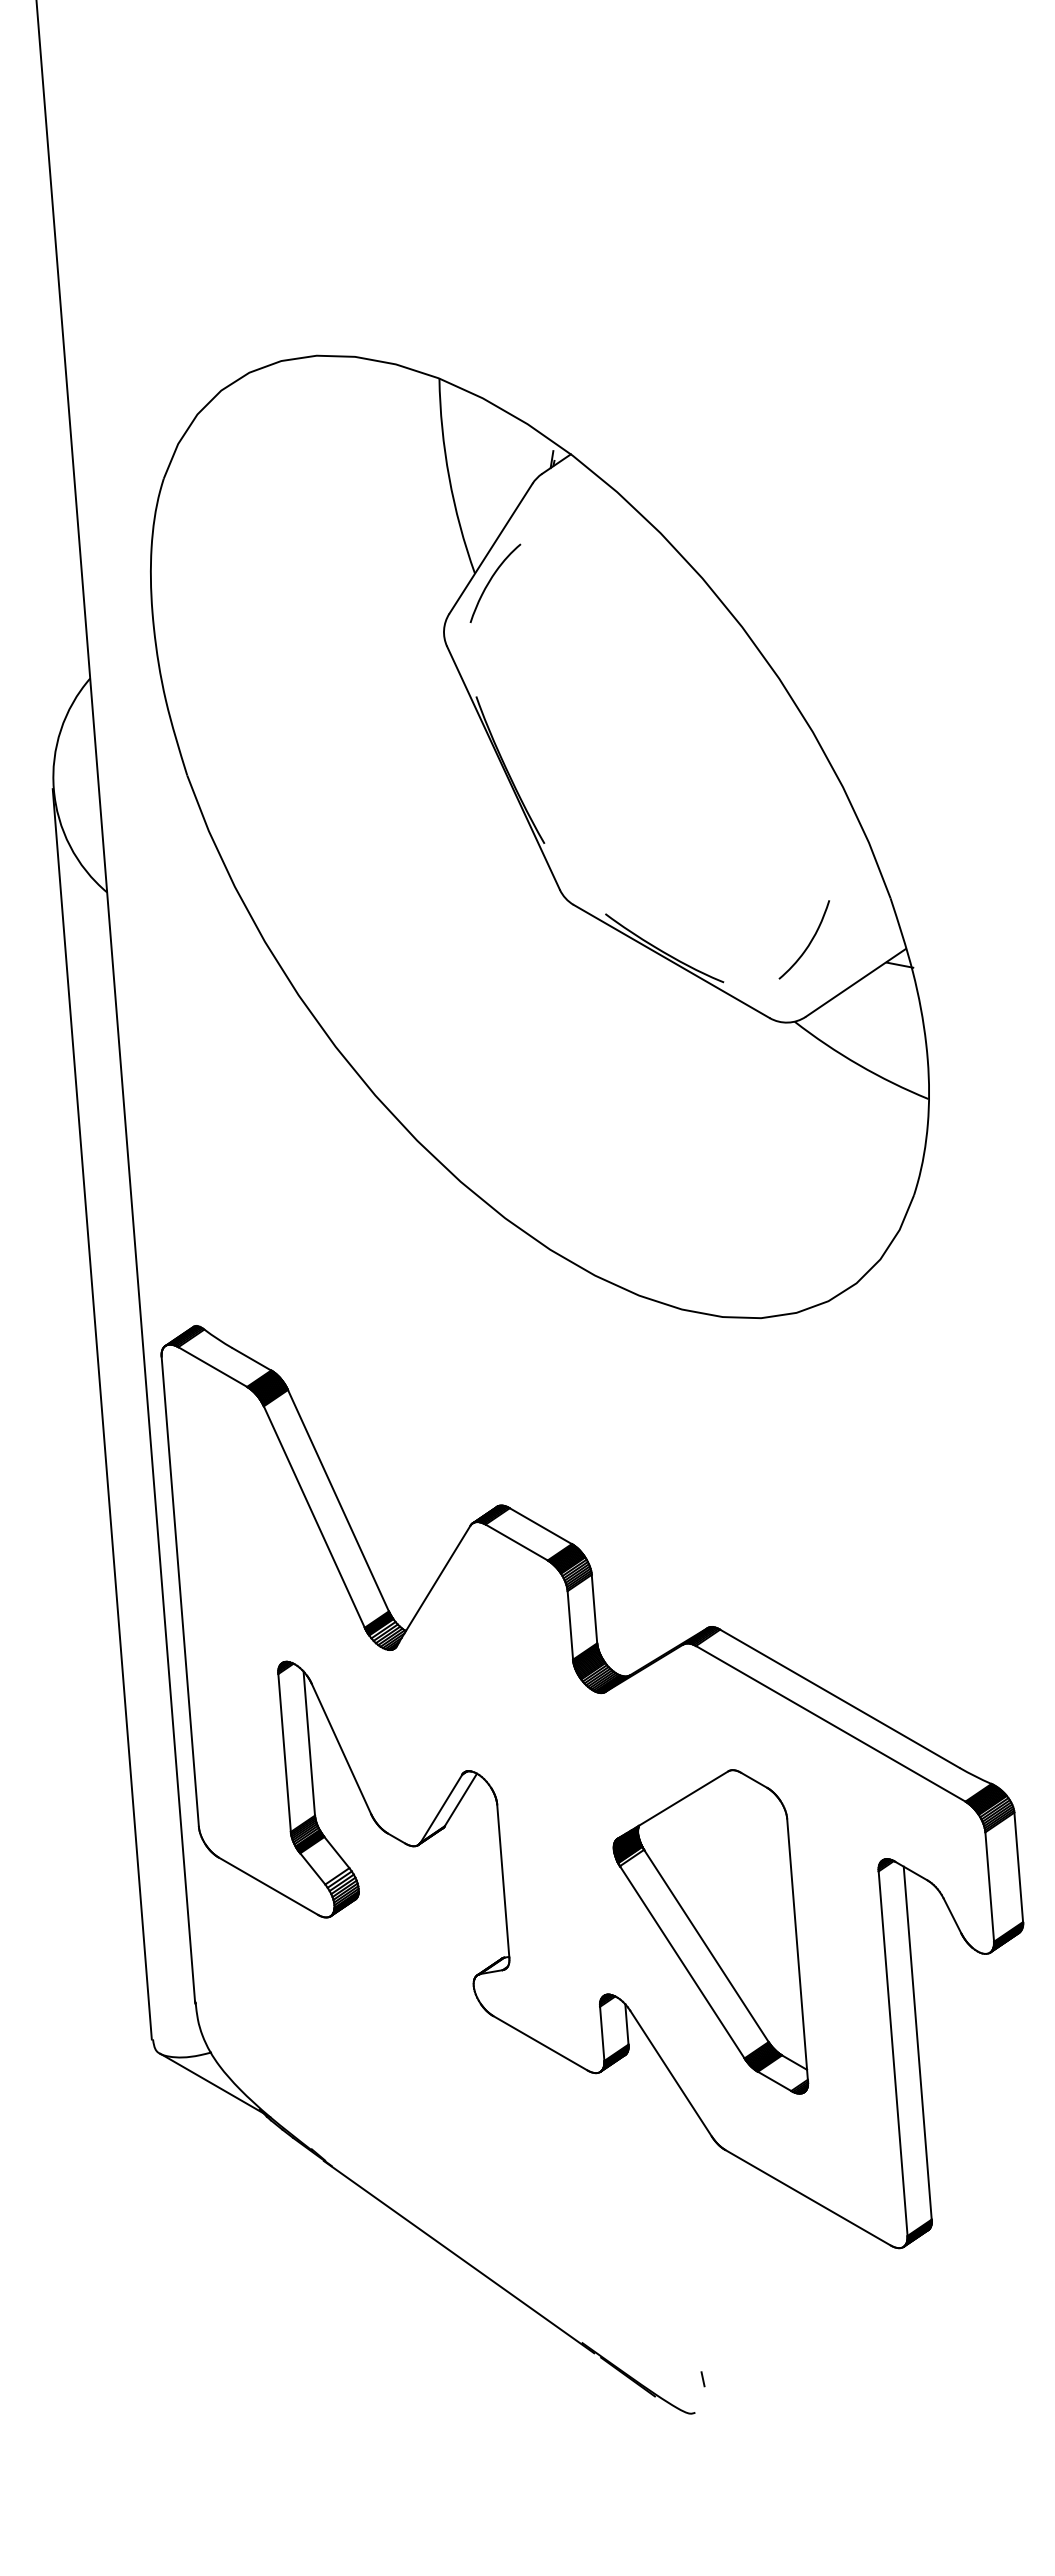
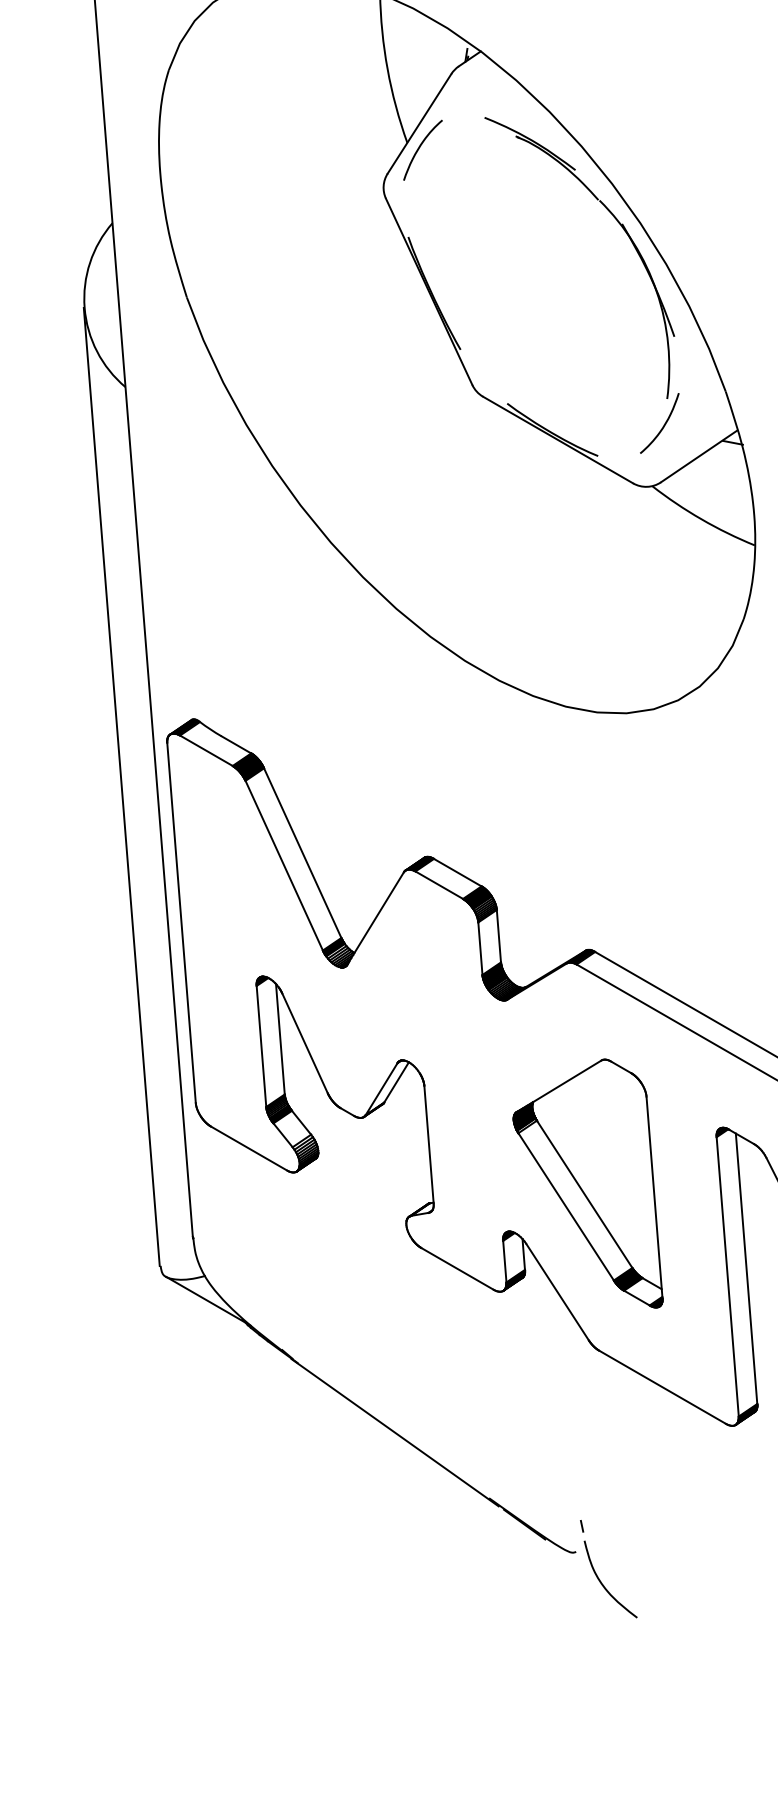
part: (754, 683) -> (621, 227), added
curve: (731, 2456) -> (603, 1585), added

